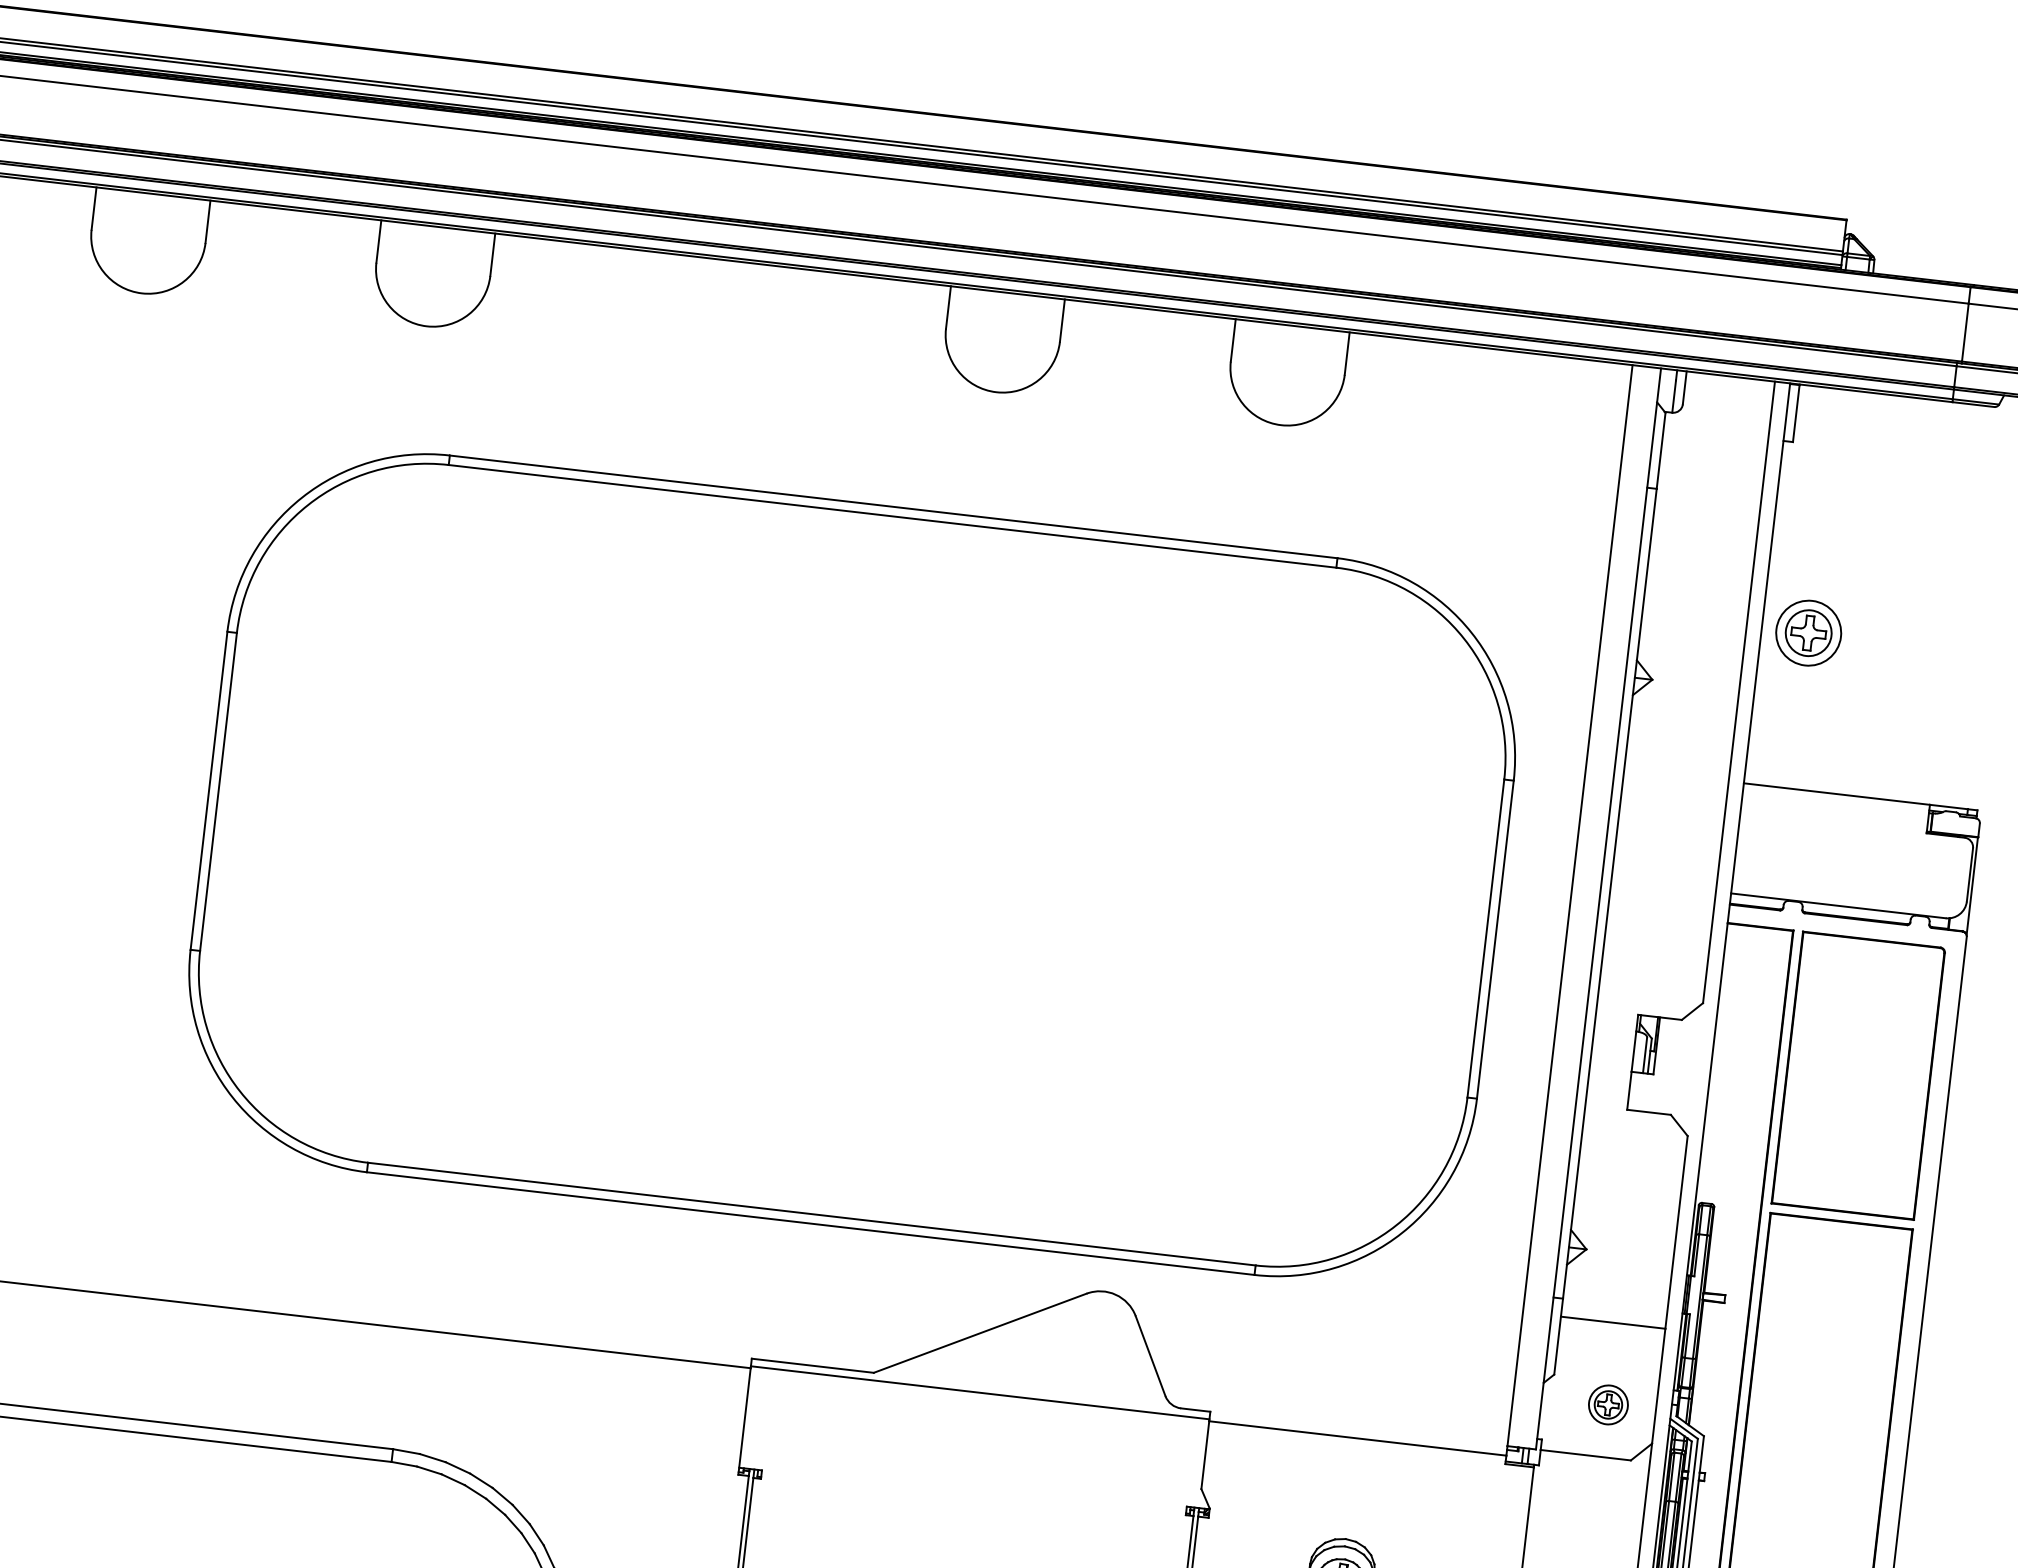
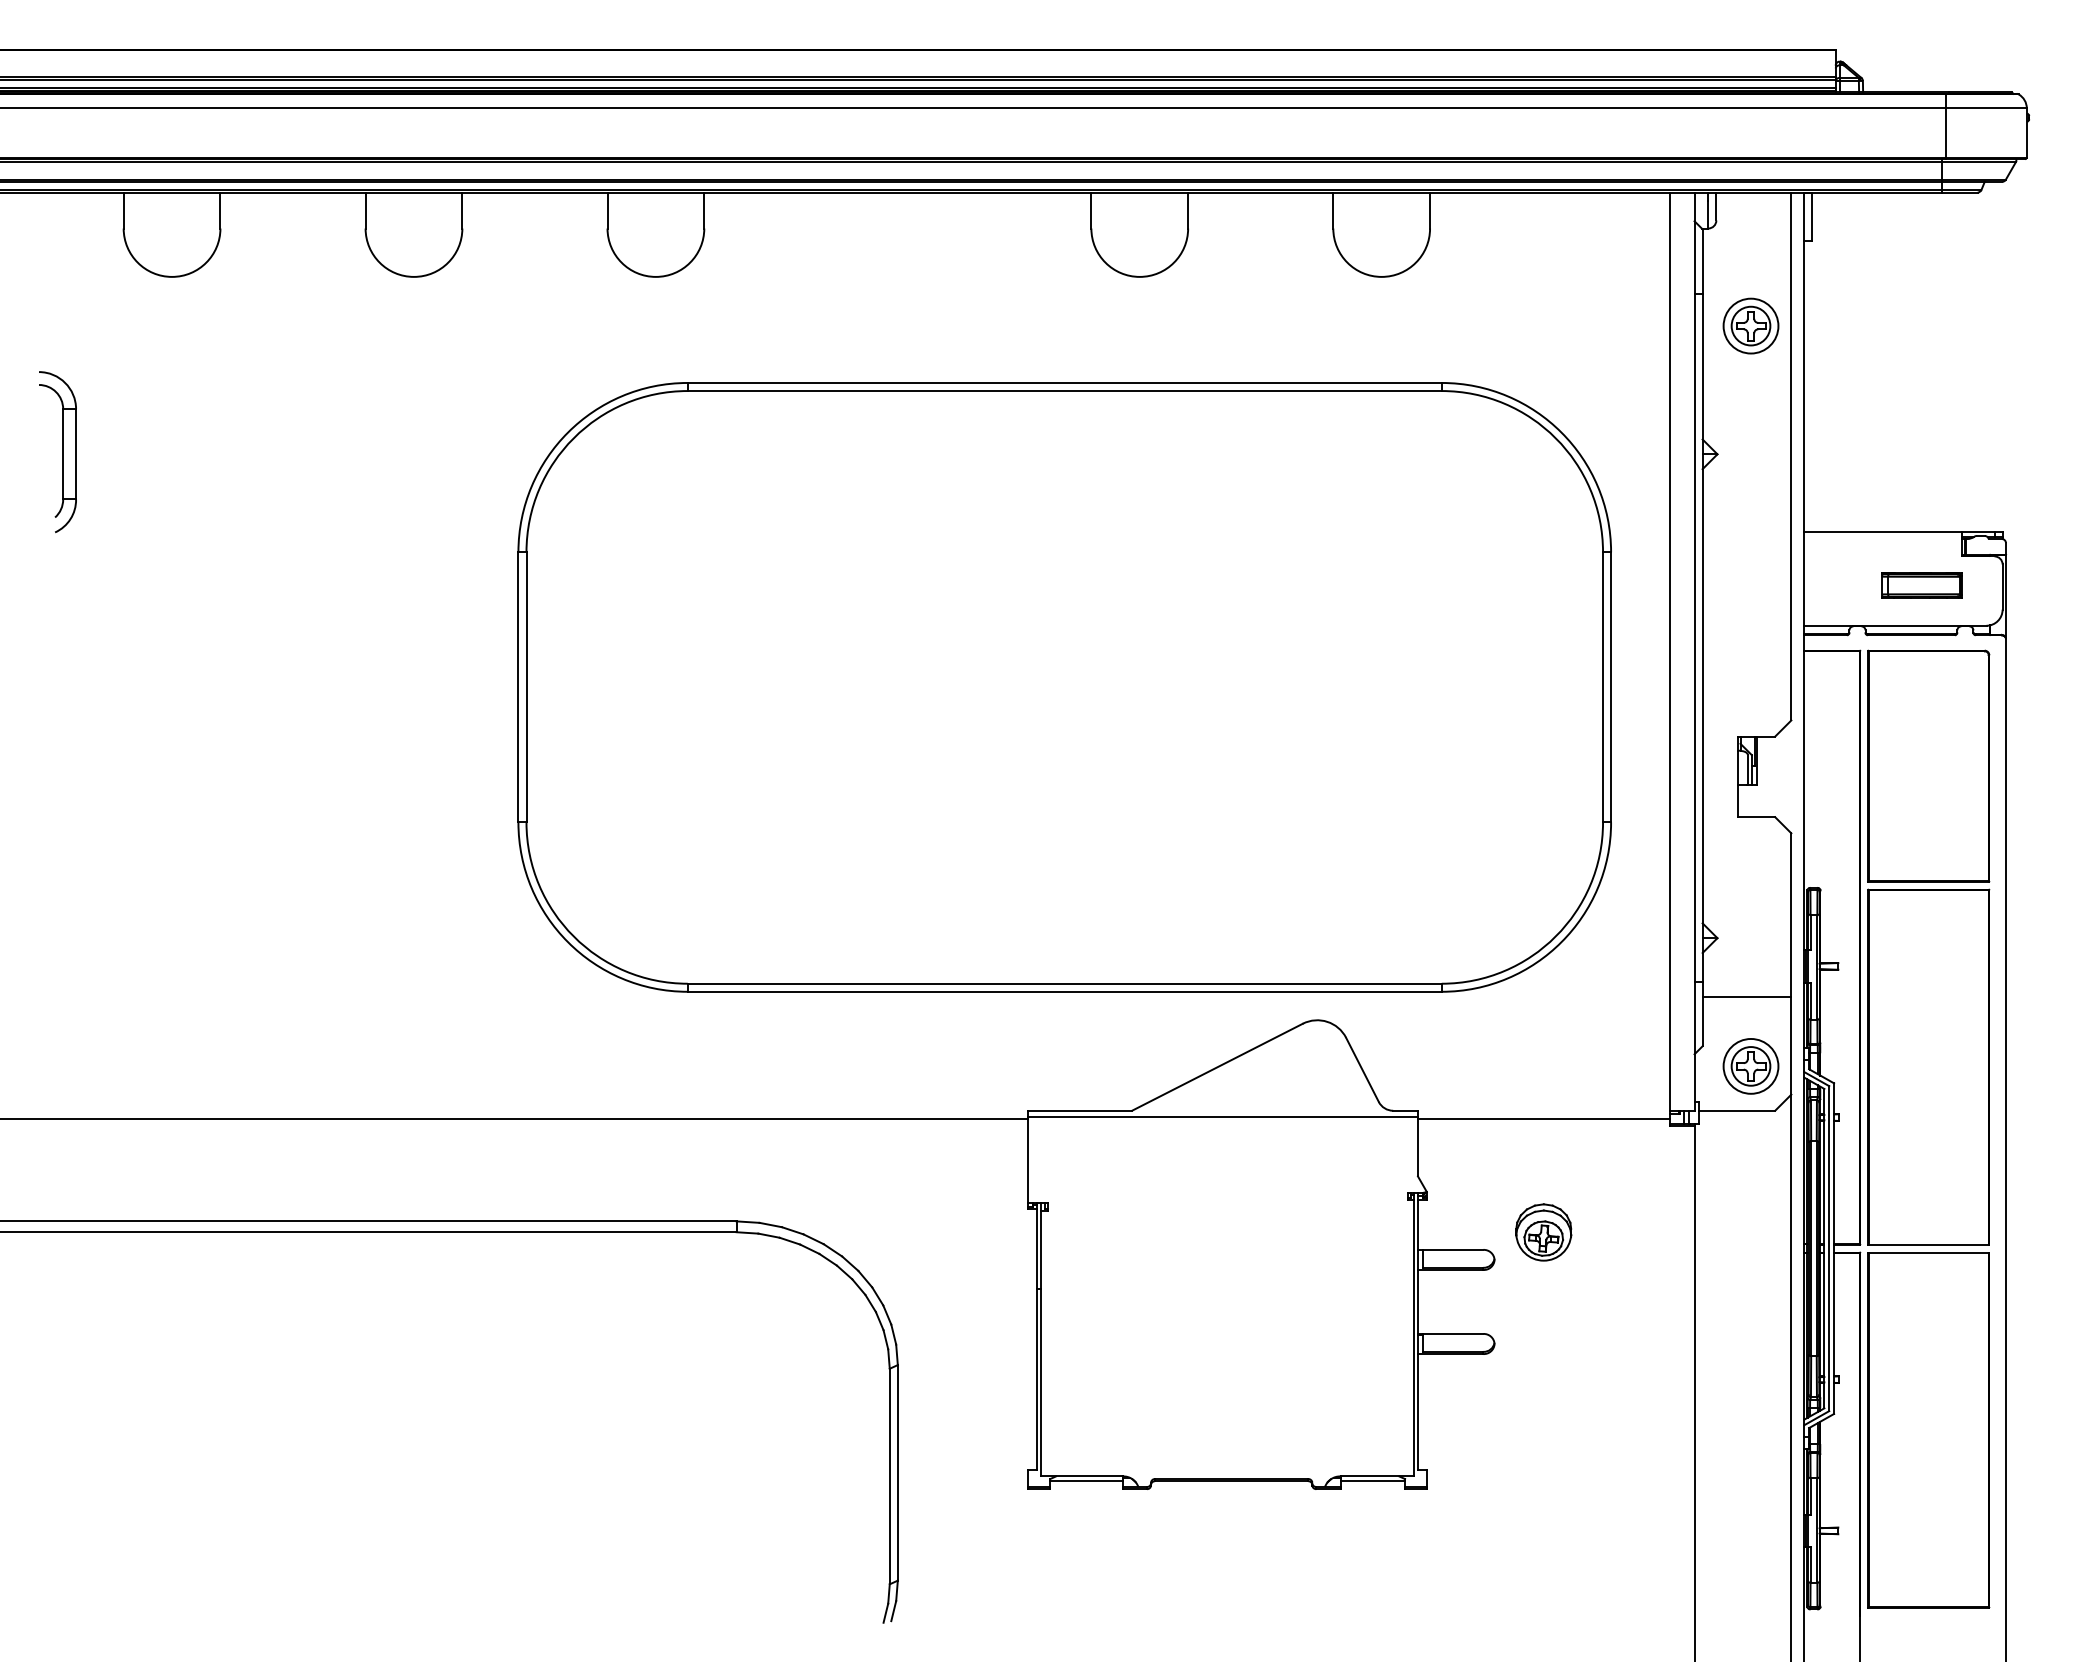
part: (1808, 632) -> (1750, 325), moved
part: (1874, 861) -> (1921, 585), added
part: (1607, 1404) -> (1750, 1066), size x1.67

